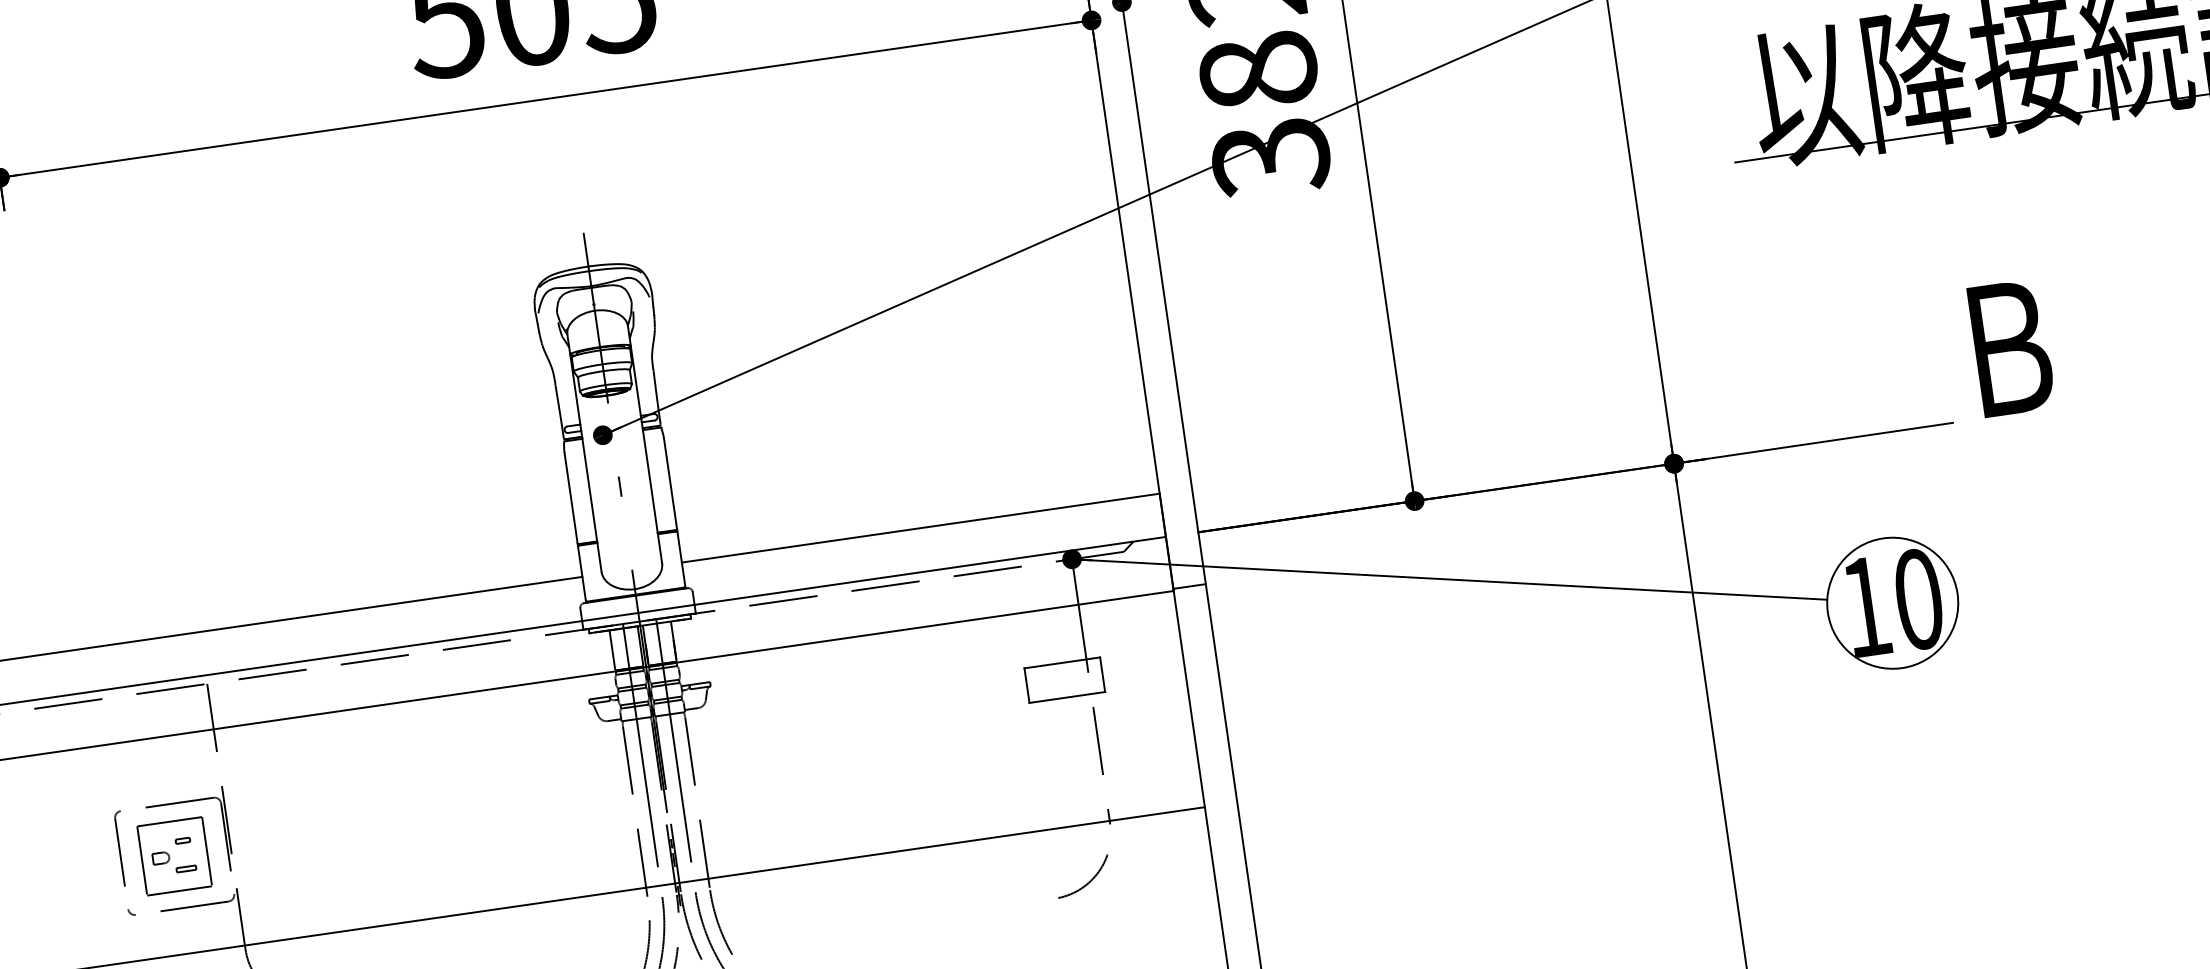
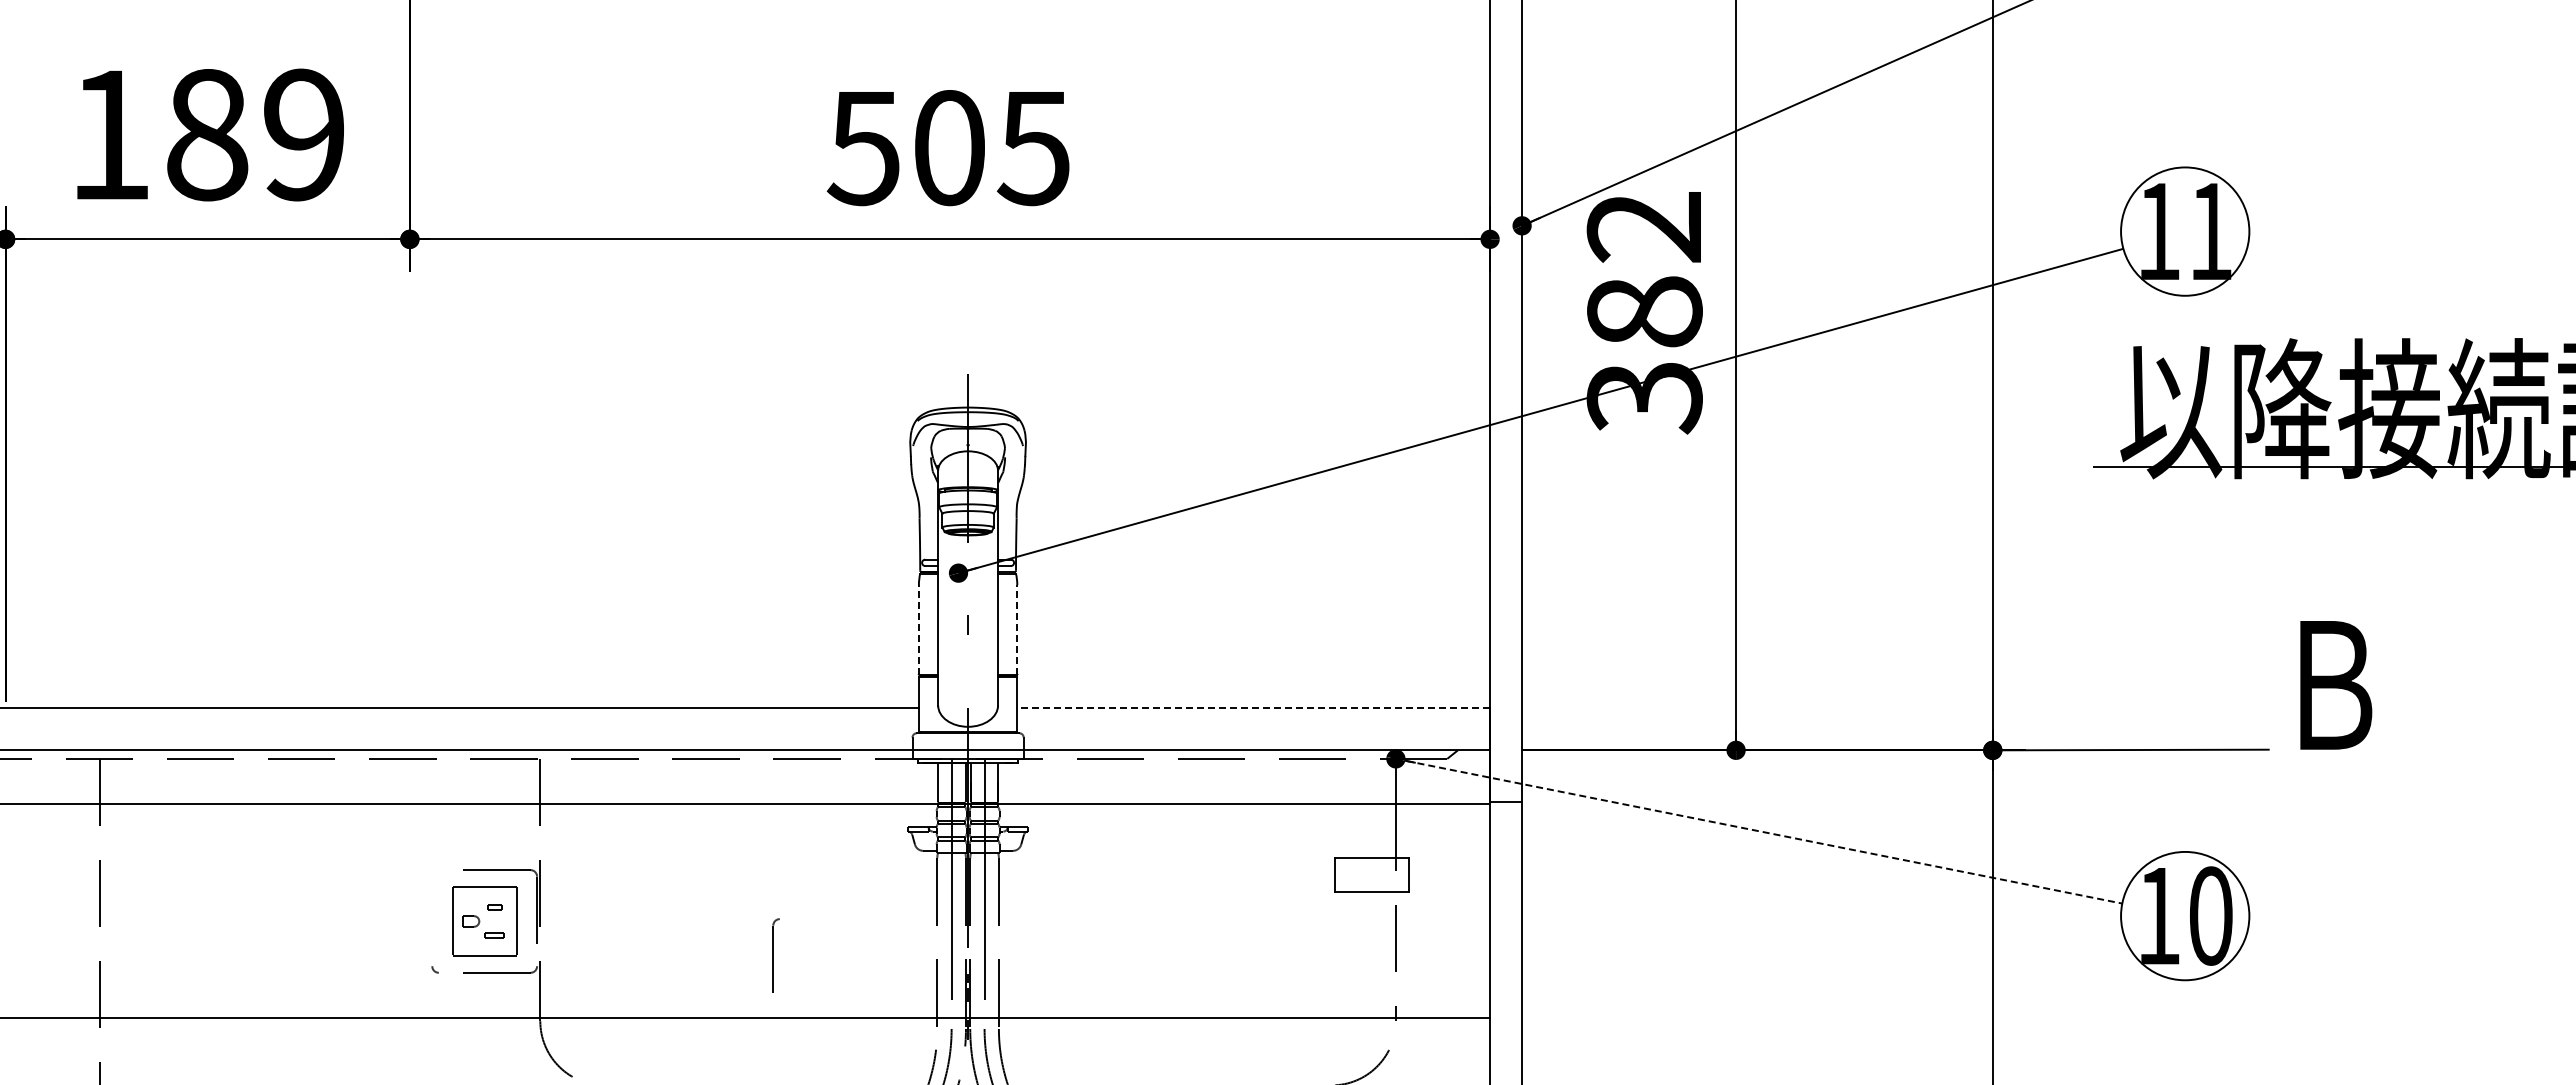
line: (670, 483) -> (1017, 629), solid -> dashed
line: (570, 498) -> (918, 629), solid -> dashed
line: (920, 528) -> (1253, 707), solid -> dashed
line: (1450, 579) -> (1759, 831), solid -> dashed
part: (121, 848) -> (775, 955), moved

